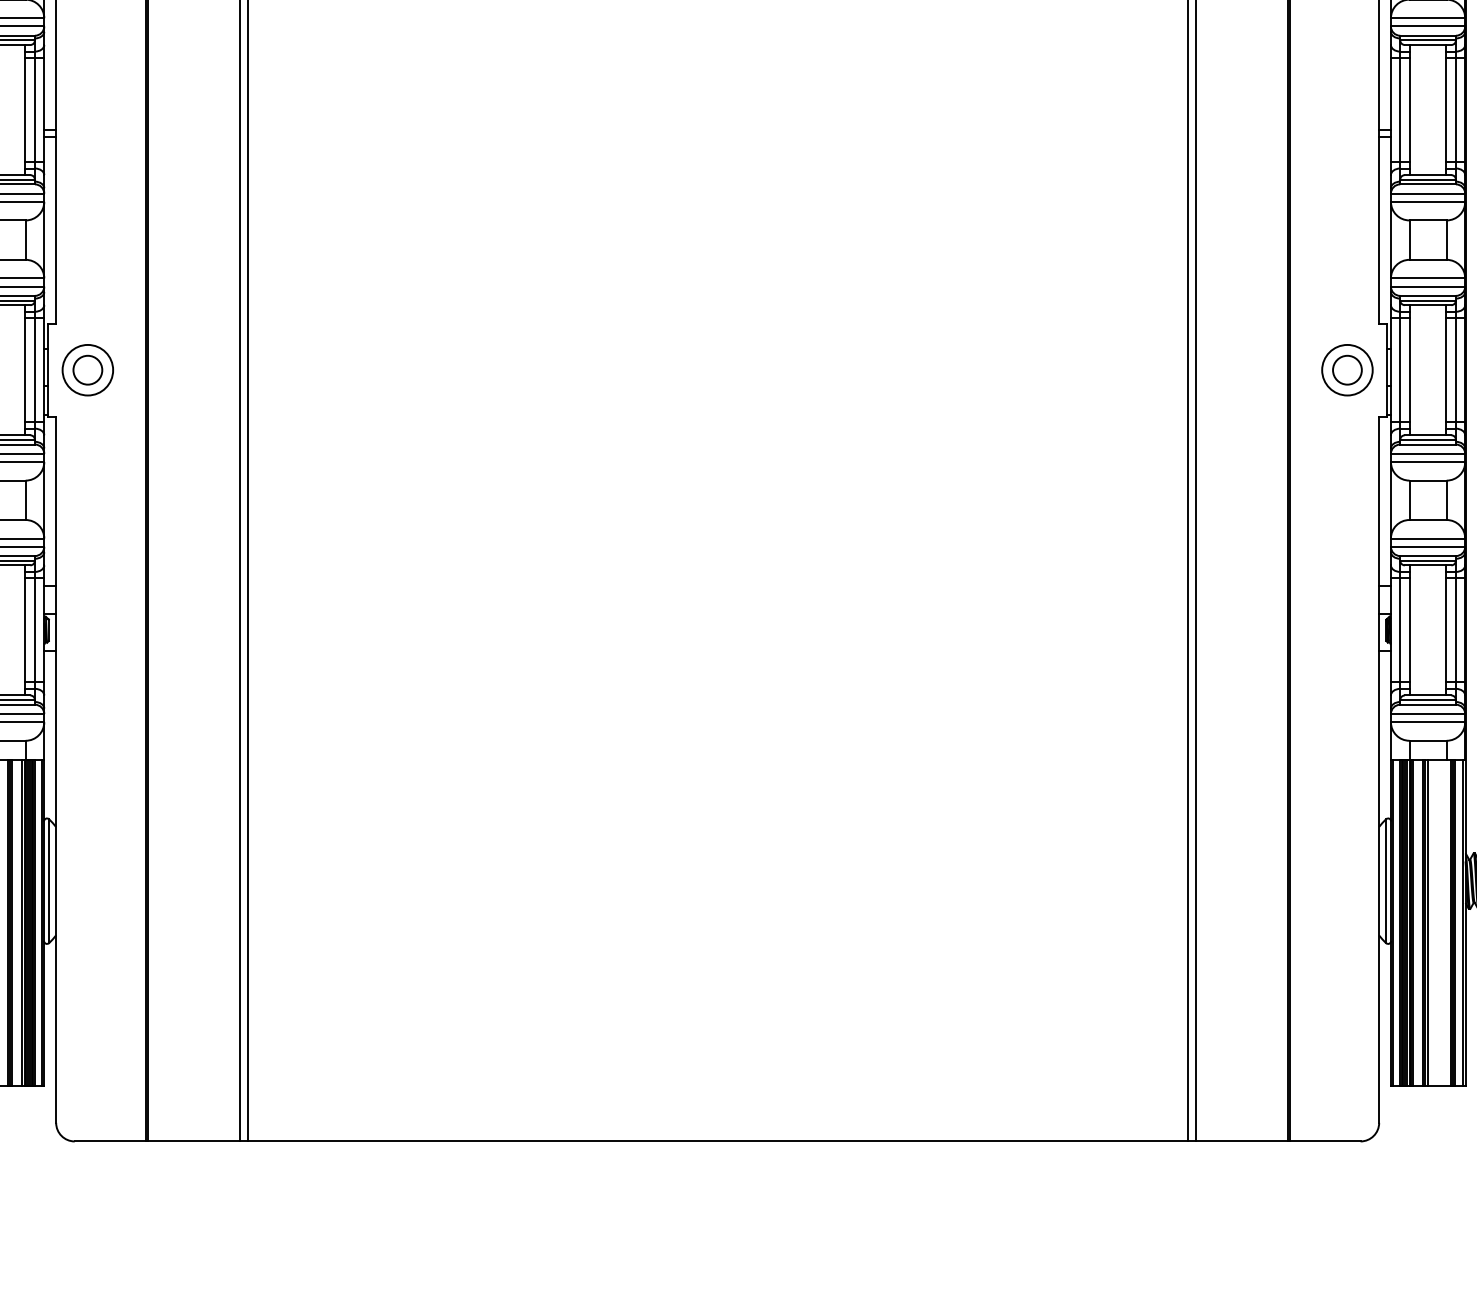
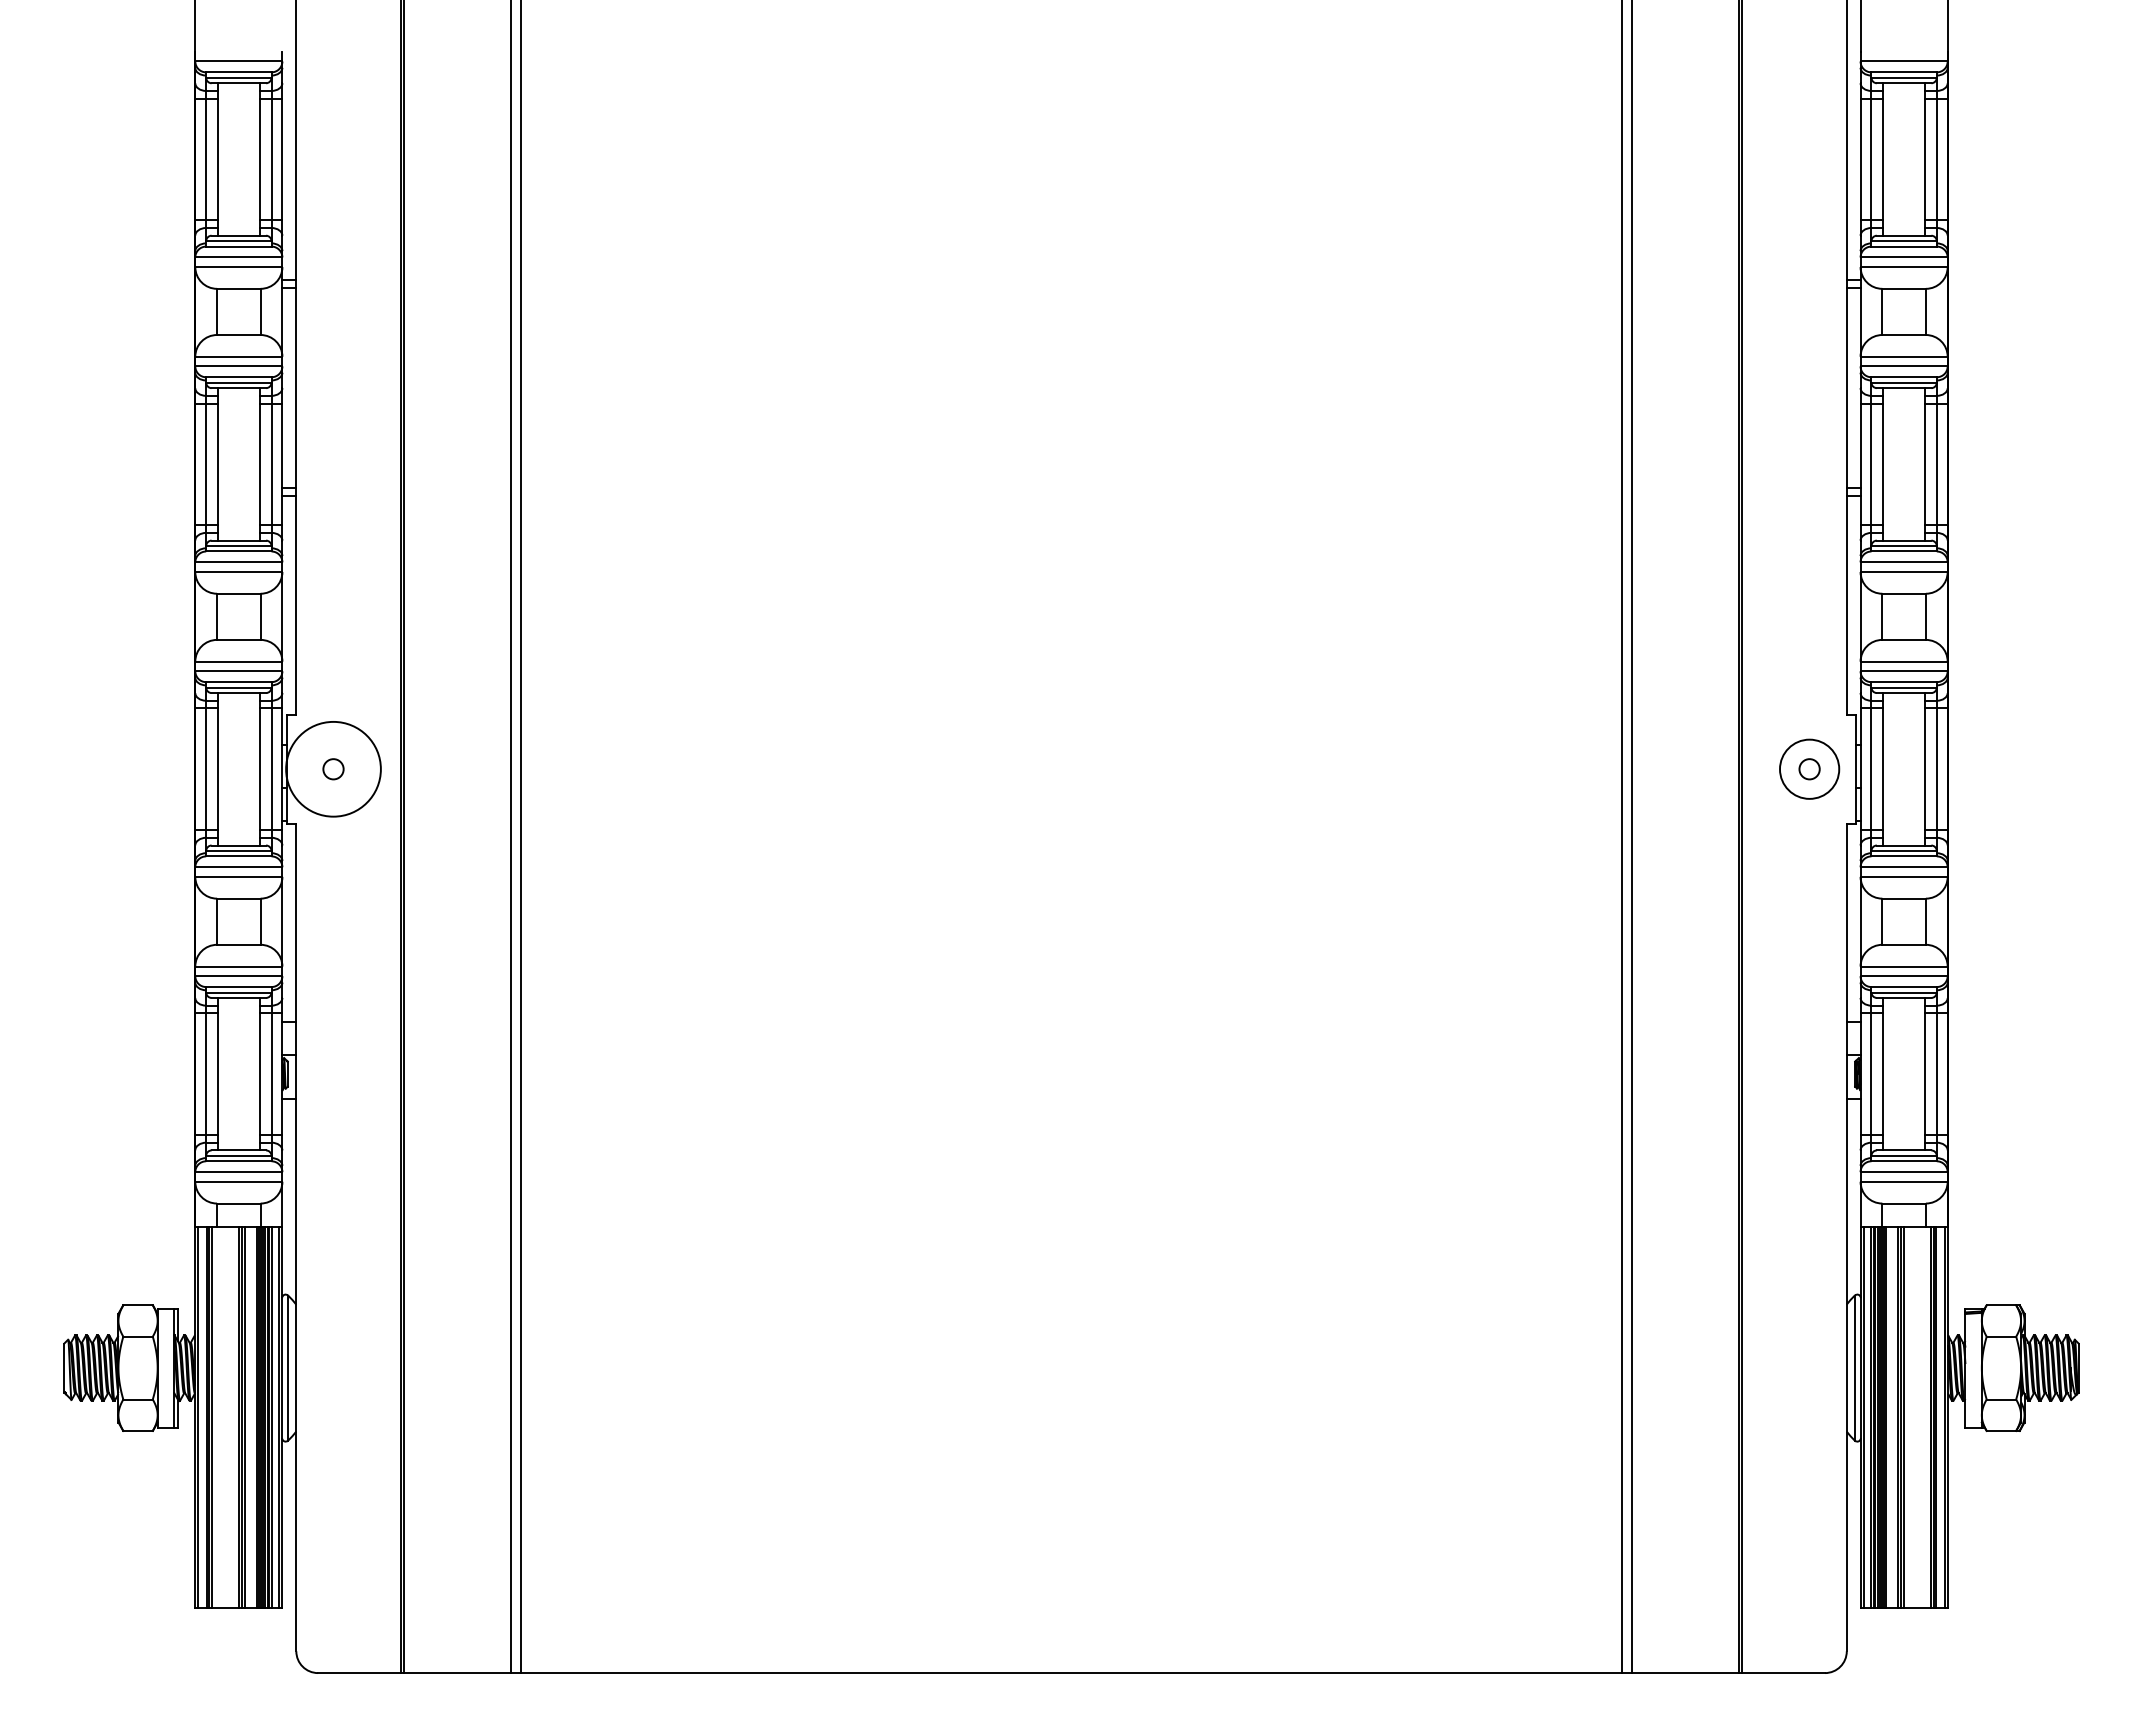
circle: (87, 369) -> (333, 768), size x1.6
circle: (87, 370) -> (333, 769), size x0.6
circle: (1347, 370) -> (1809, 769), size x0.6

